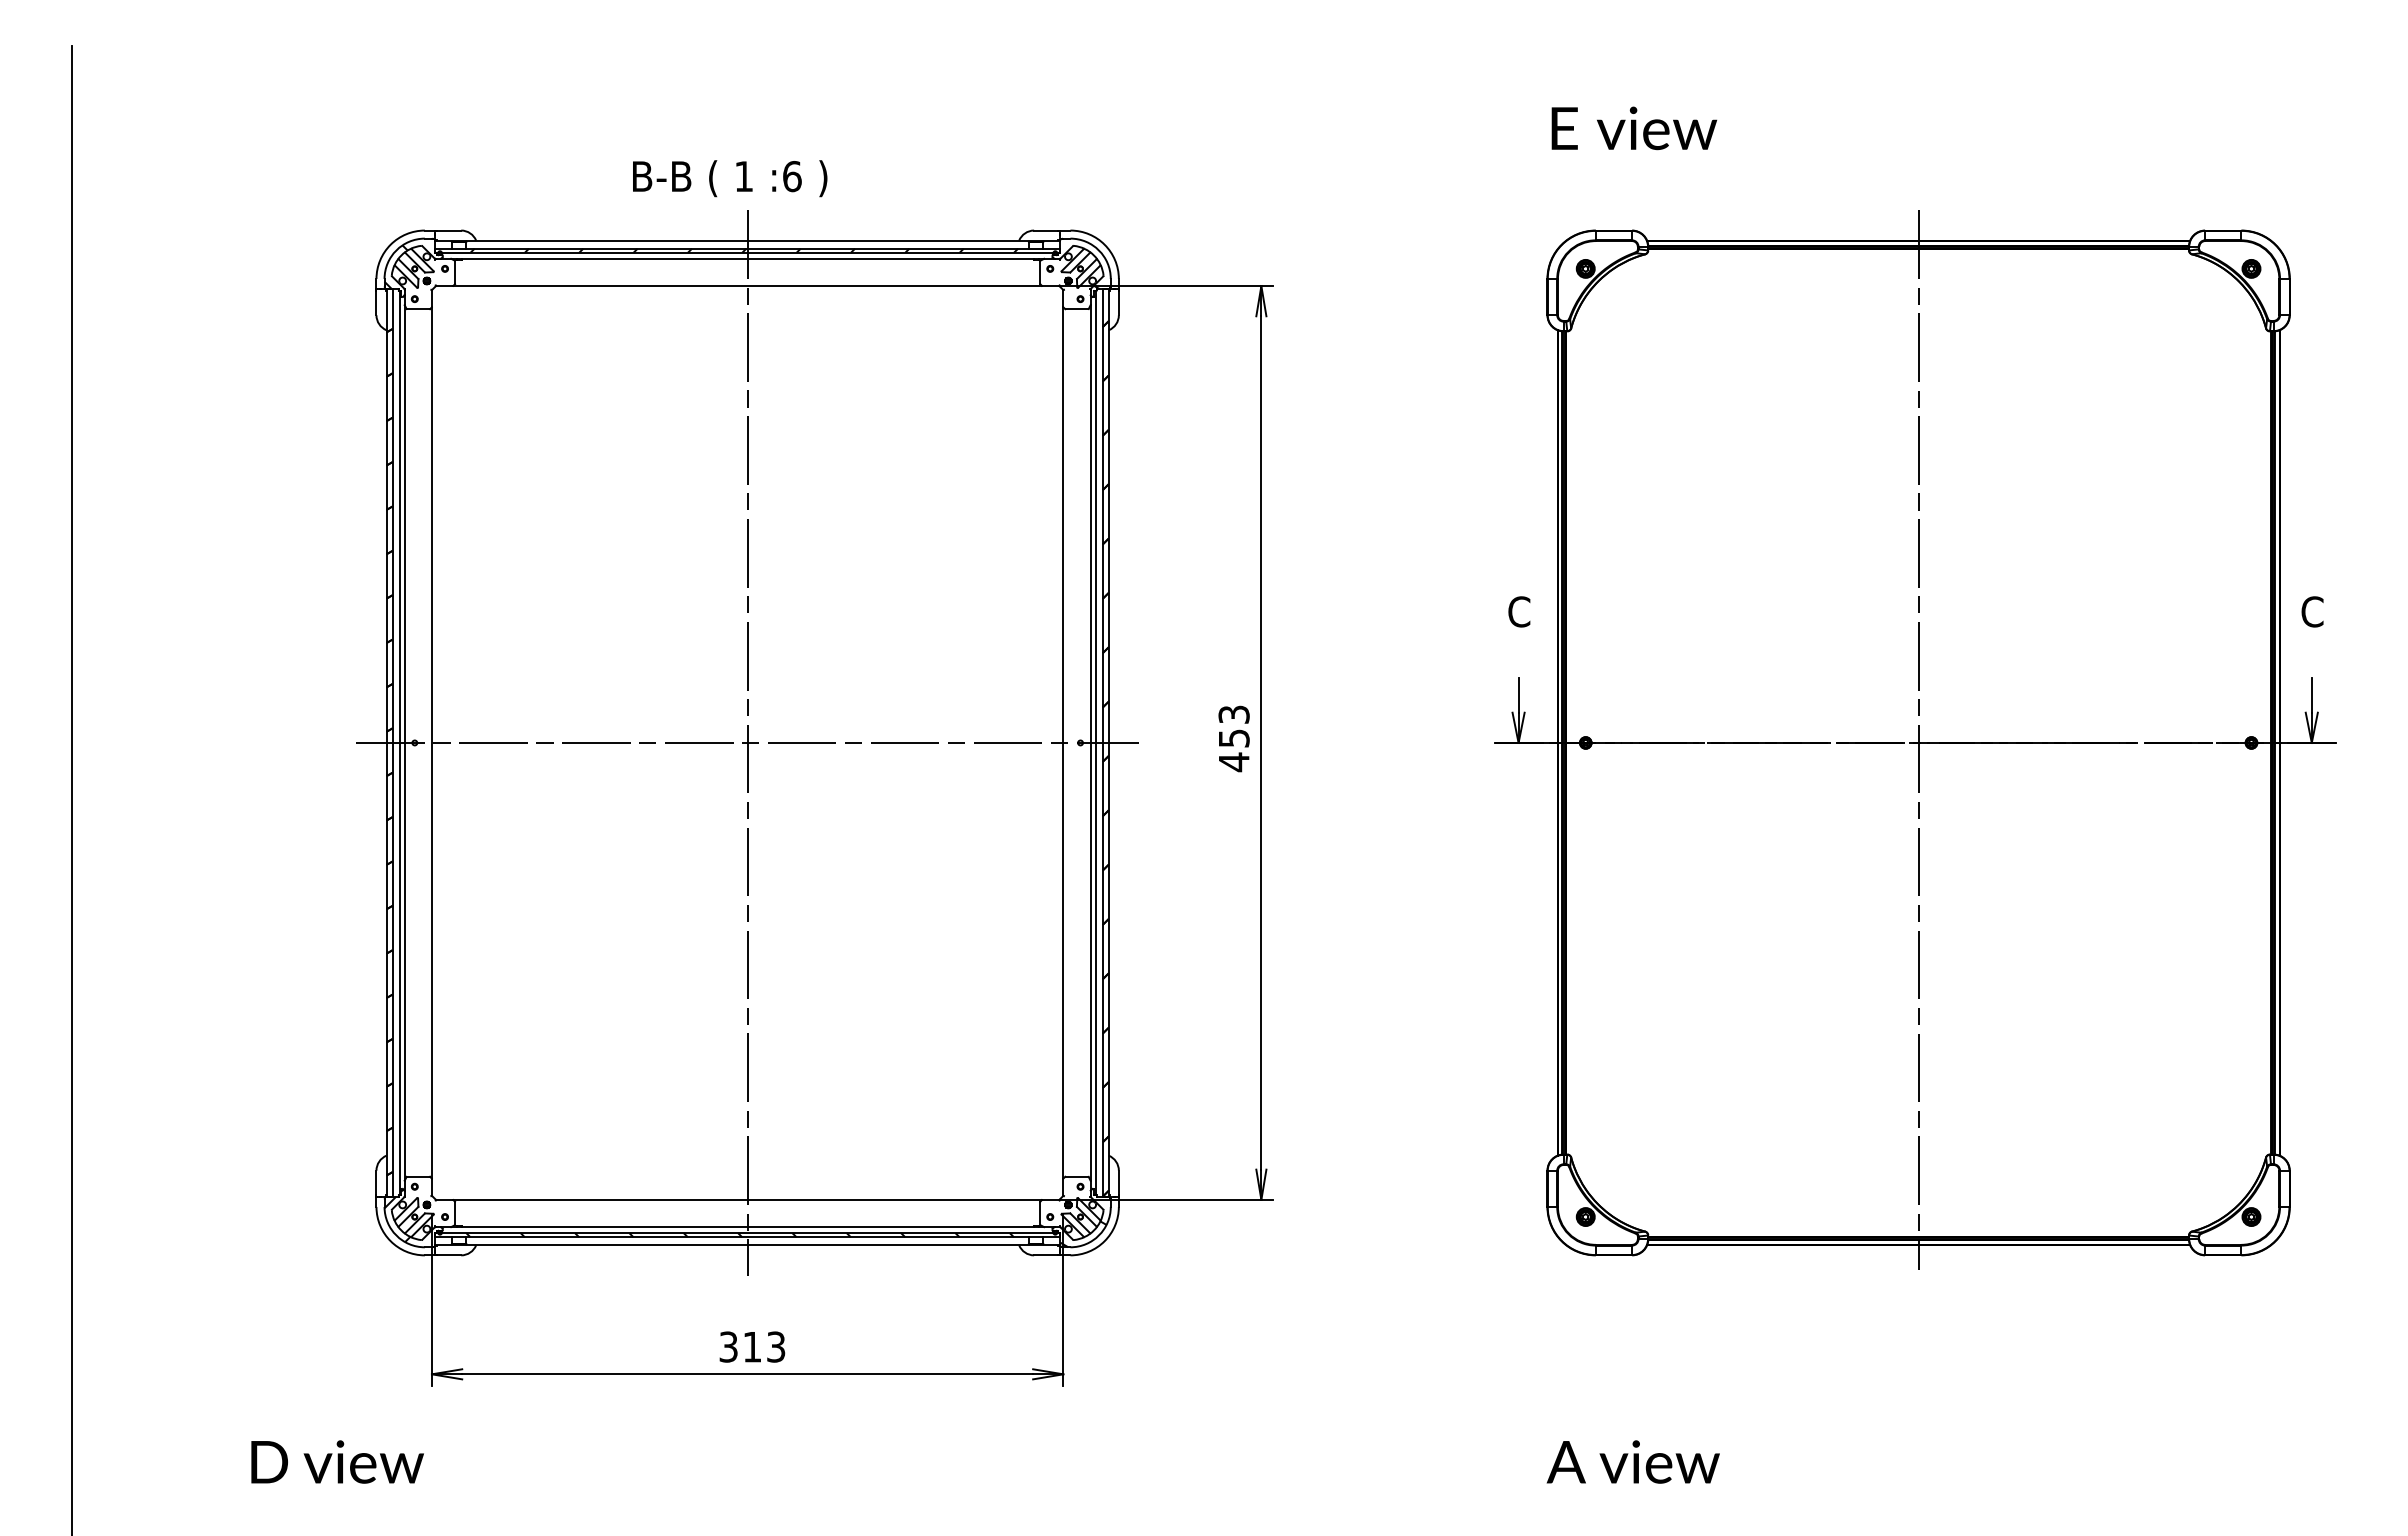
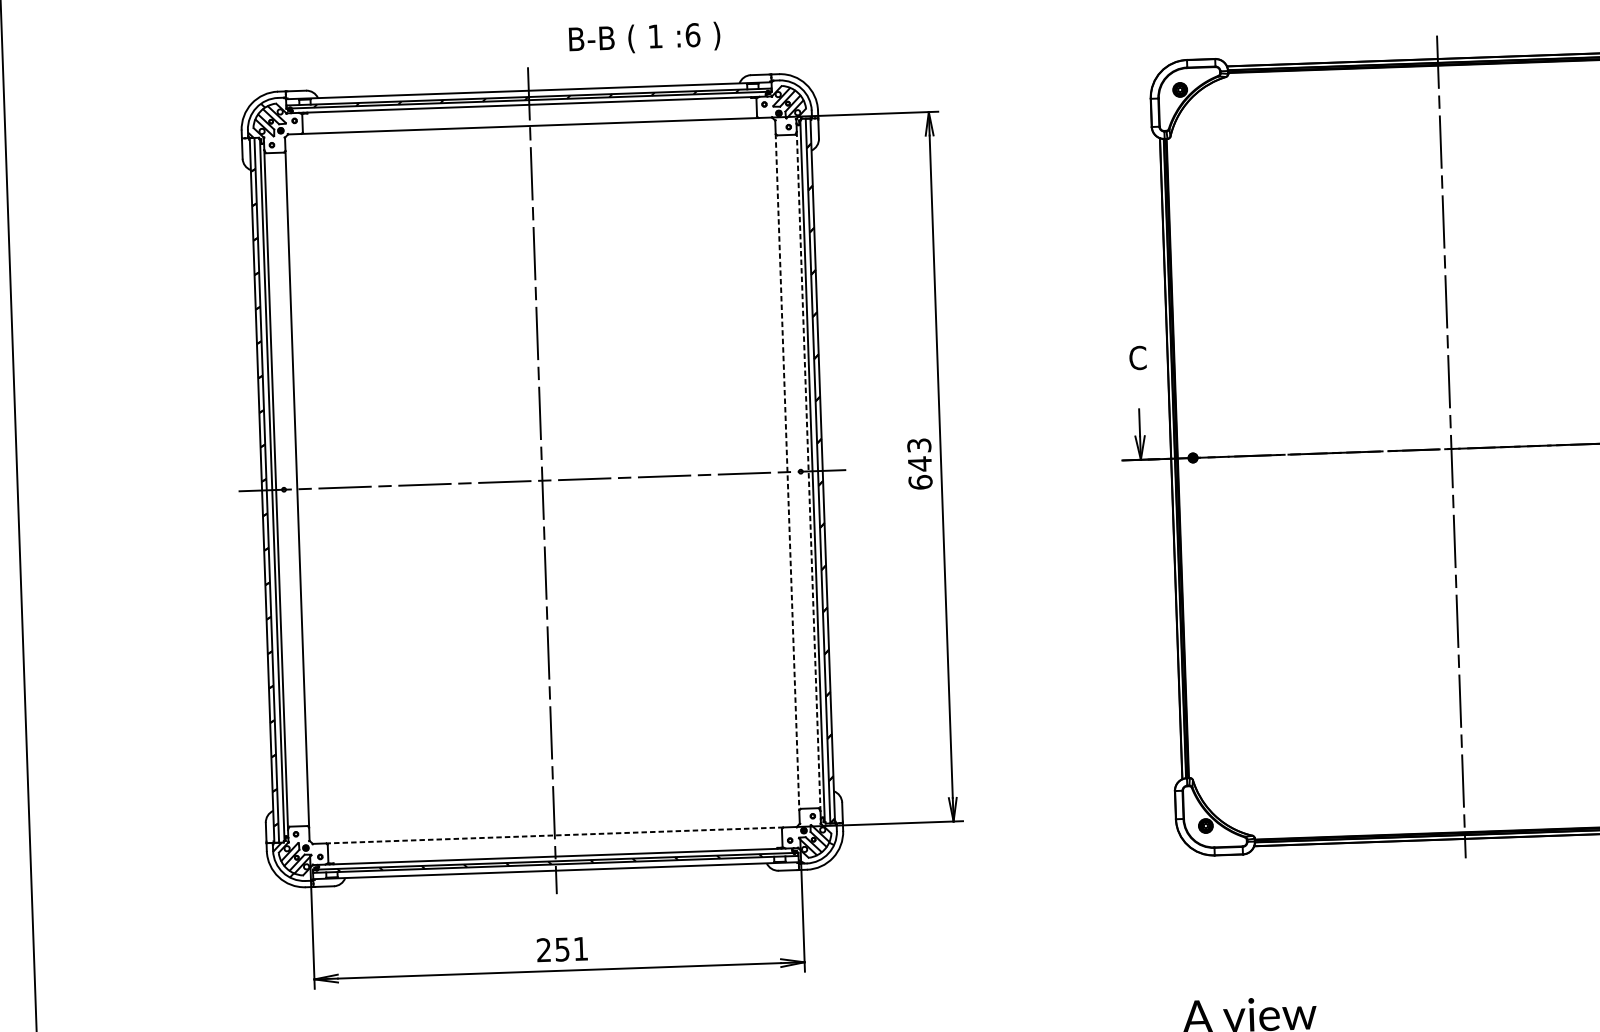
text: (730, 178) -> (644, 38), moved
line: (1063, 742) -> (787, 471), solid -> dashed
line: (1090, 742) -> (808, 471), solid -> dashed
text: (1233, 750) -> (919, 473), 453 -> 643
line: (747, 1199) -> (554, 835), solid -> dashed
text: (752, 1346) -> (562, 949), 313 -> 251

